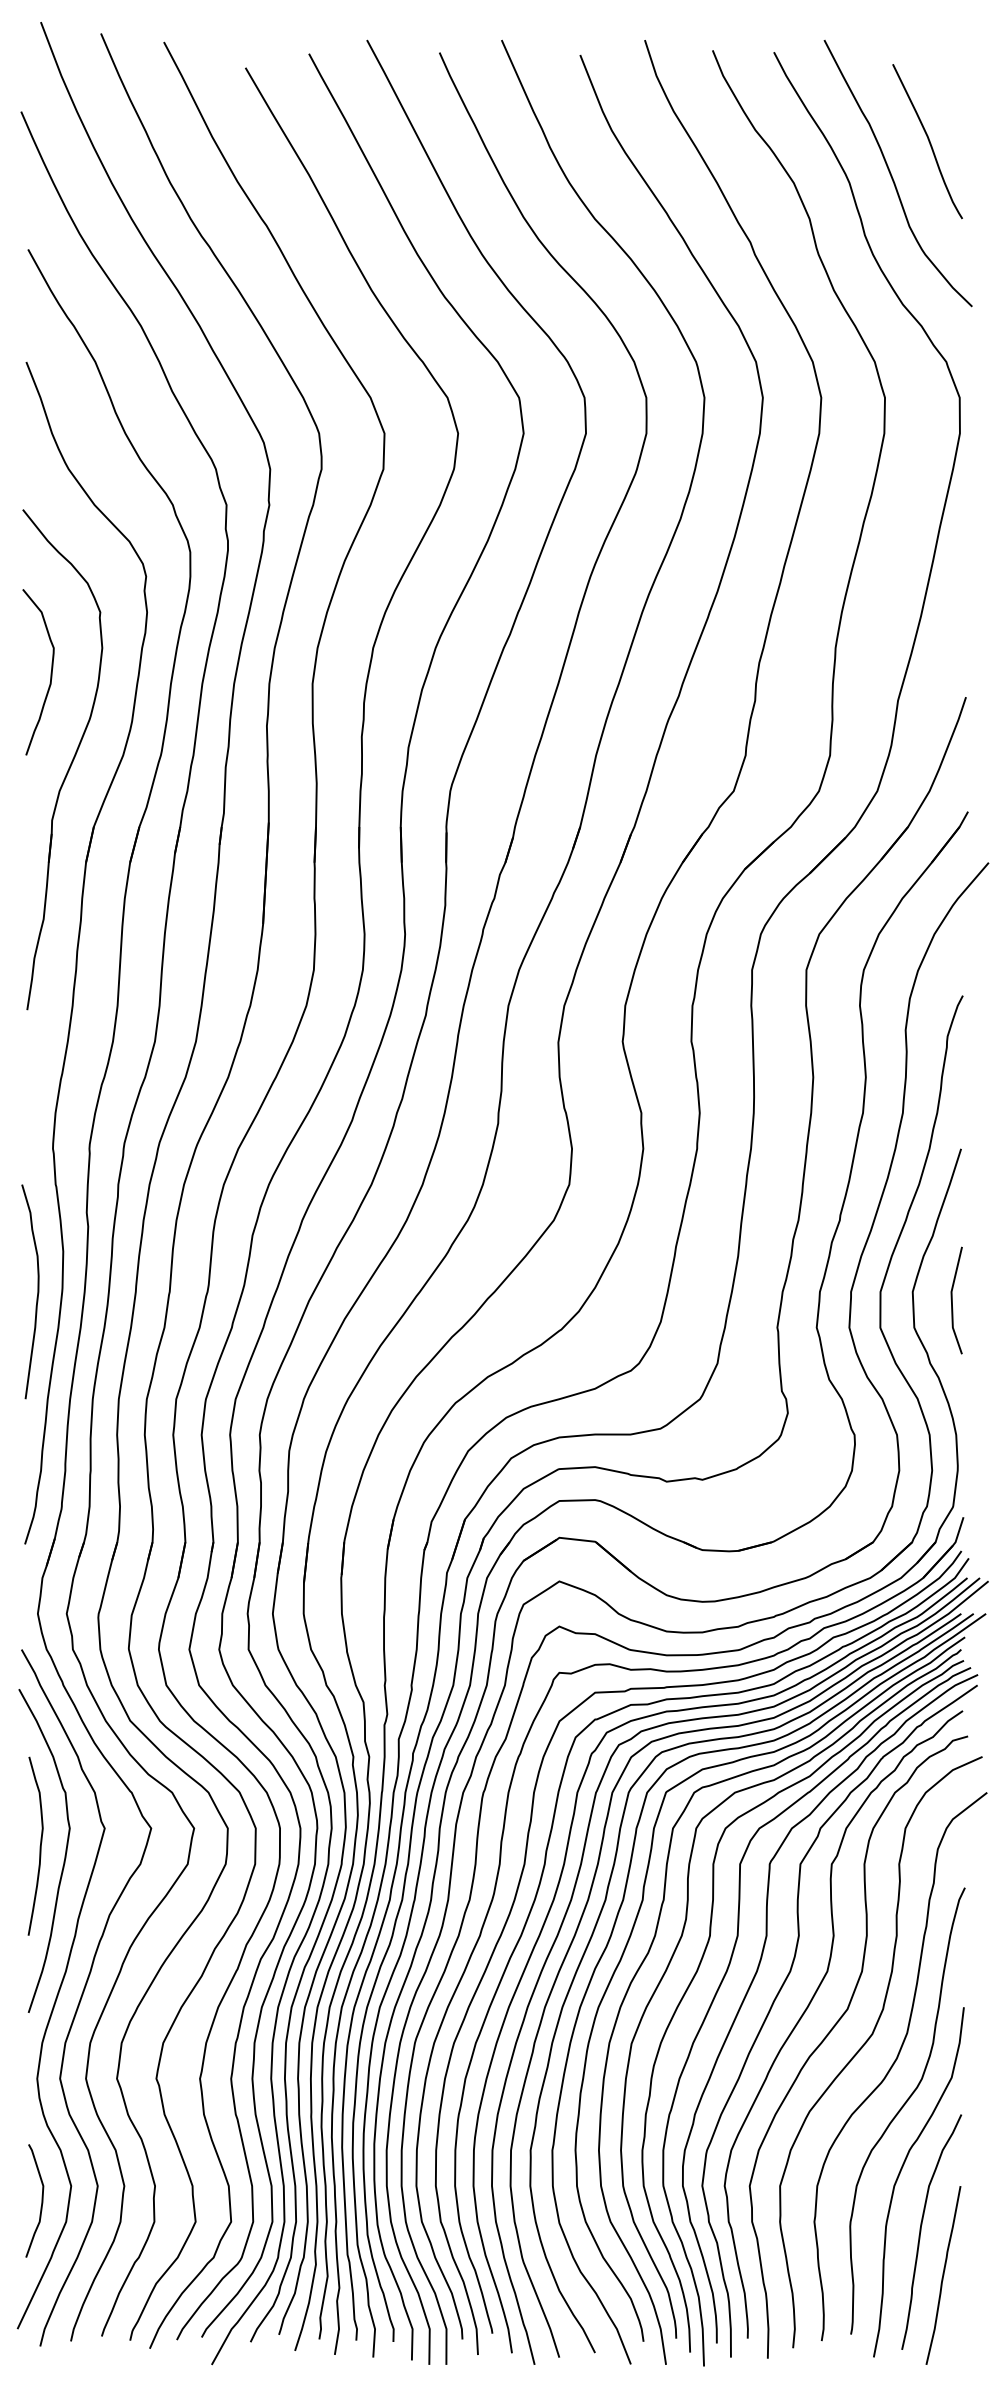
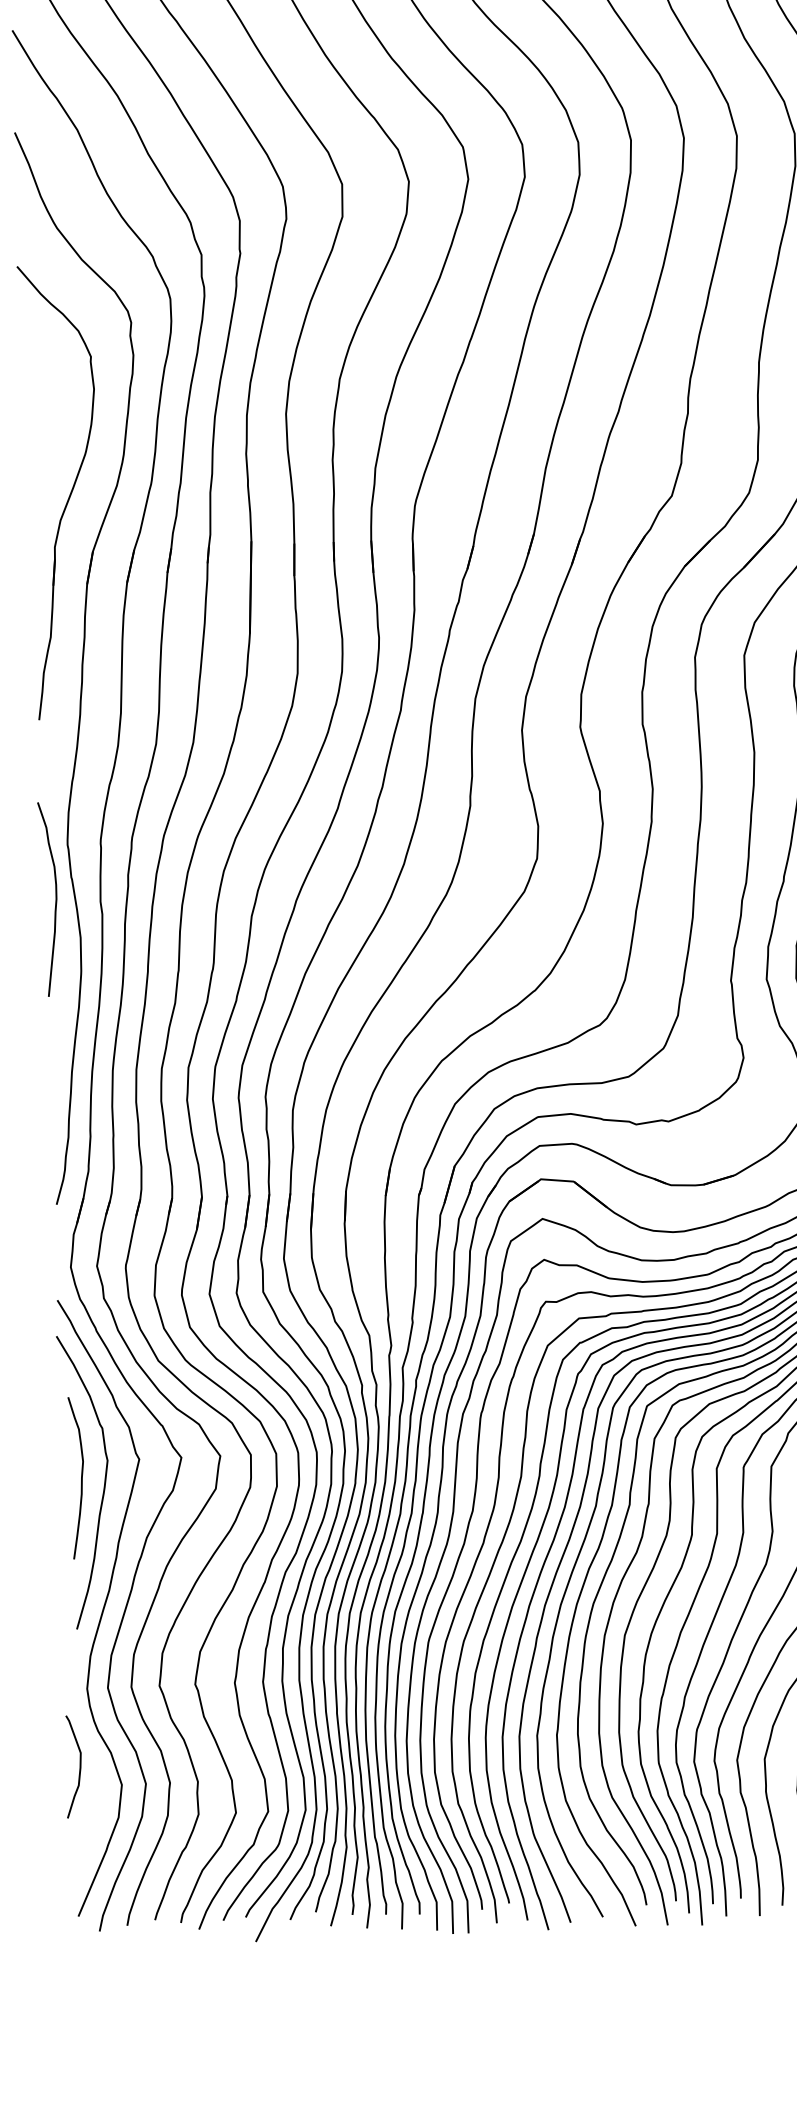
curve: (50, 672) -> (47, 413), removed
curve: (37, 1291) -> (55, 898), moved
curve: (41, 2200) -> (79, 1766), moved

